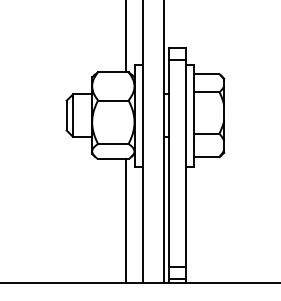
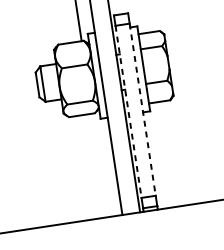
line: (168, 163) -> (128, 111), solid -> dashed
line: (185, 163) -> (142, 109), solid -> dashed
line: (126, 221) -> (100, 165), removed

